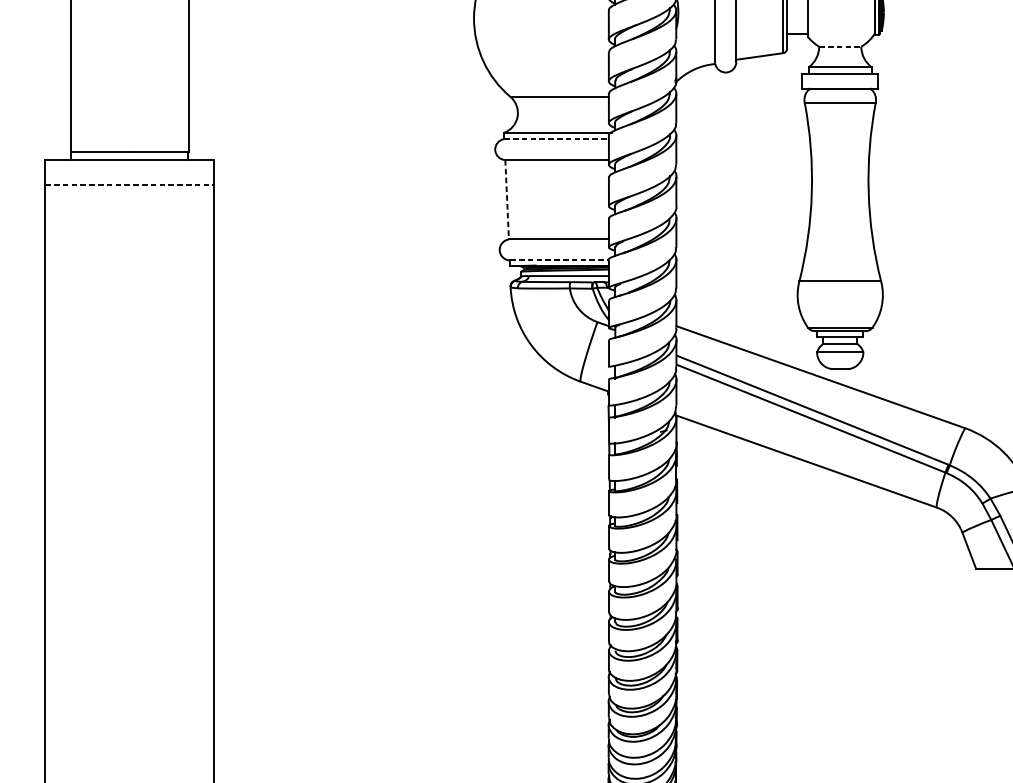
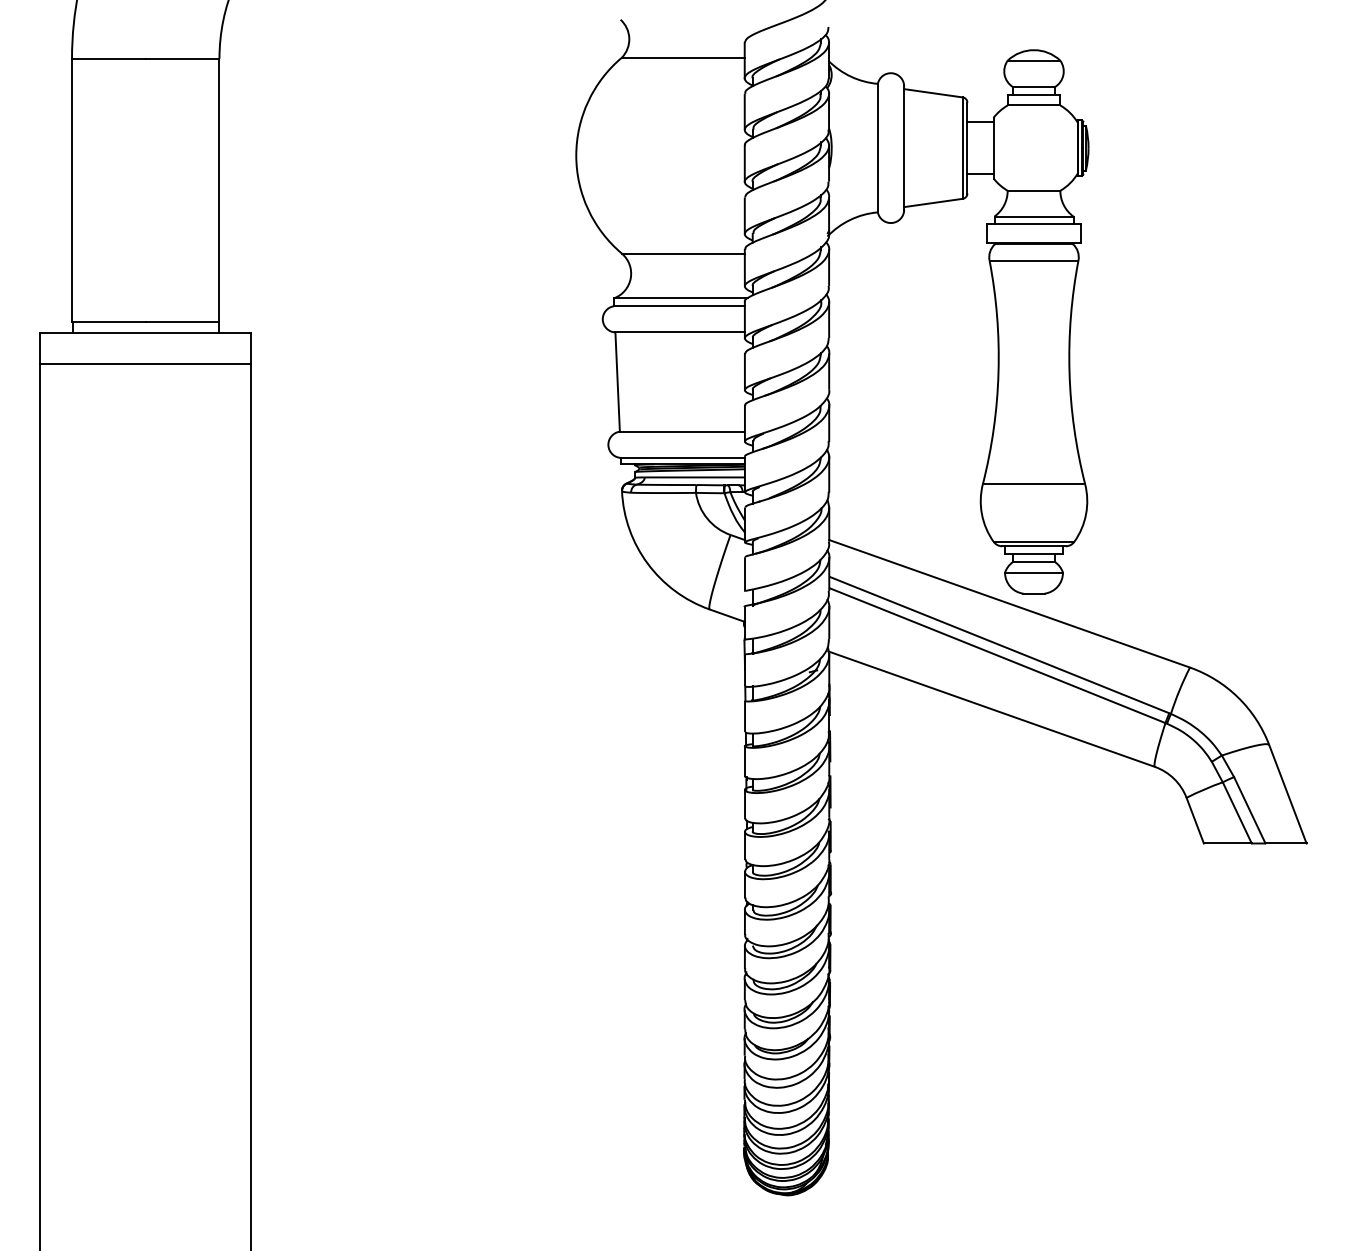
line: (840, 46) -> (1034, 190), dashed -> solid
line: (556, 139) -> (679, 306), dashed -> solid
line: (130, 185) -> (146, 364), dashed -> solid
line: (507, 200) -> (617, 382), dashed -> solid
line: (559, 260) -> (683, 457), dashed -> solid

